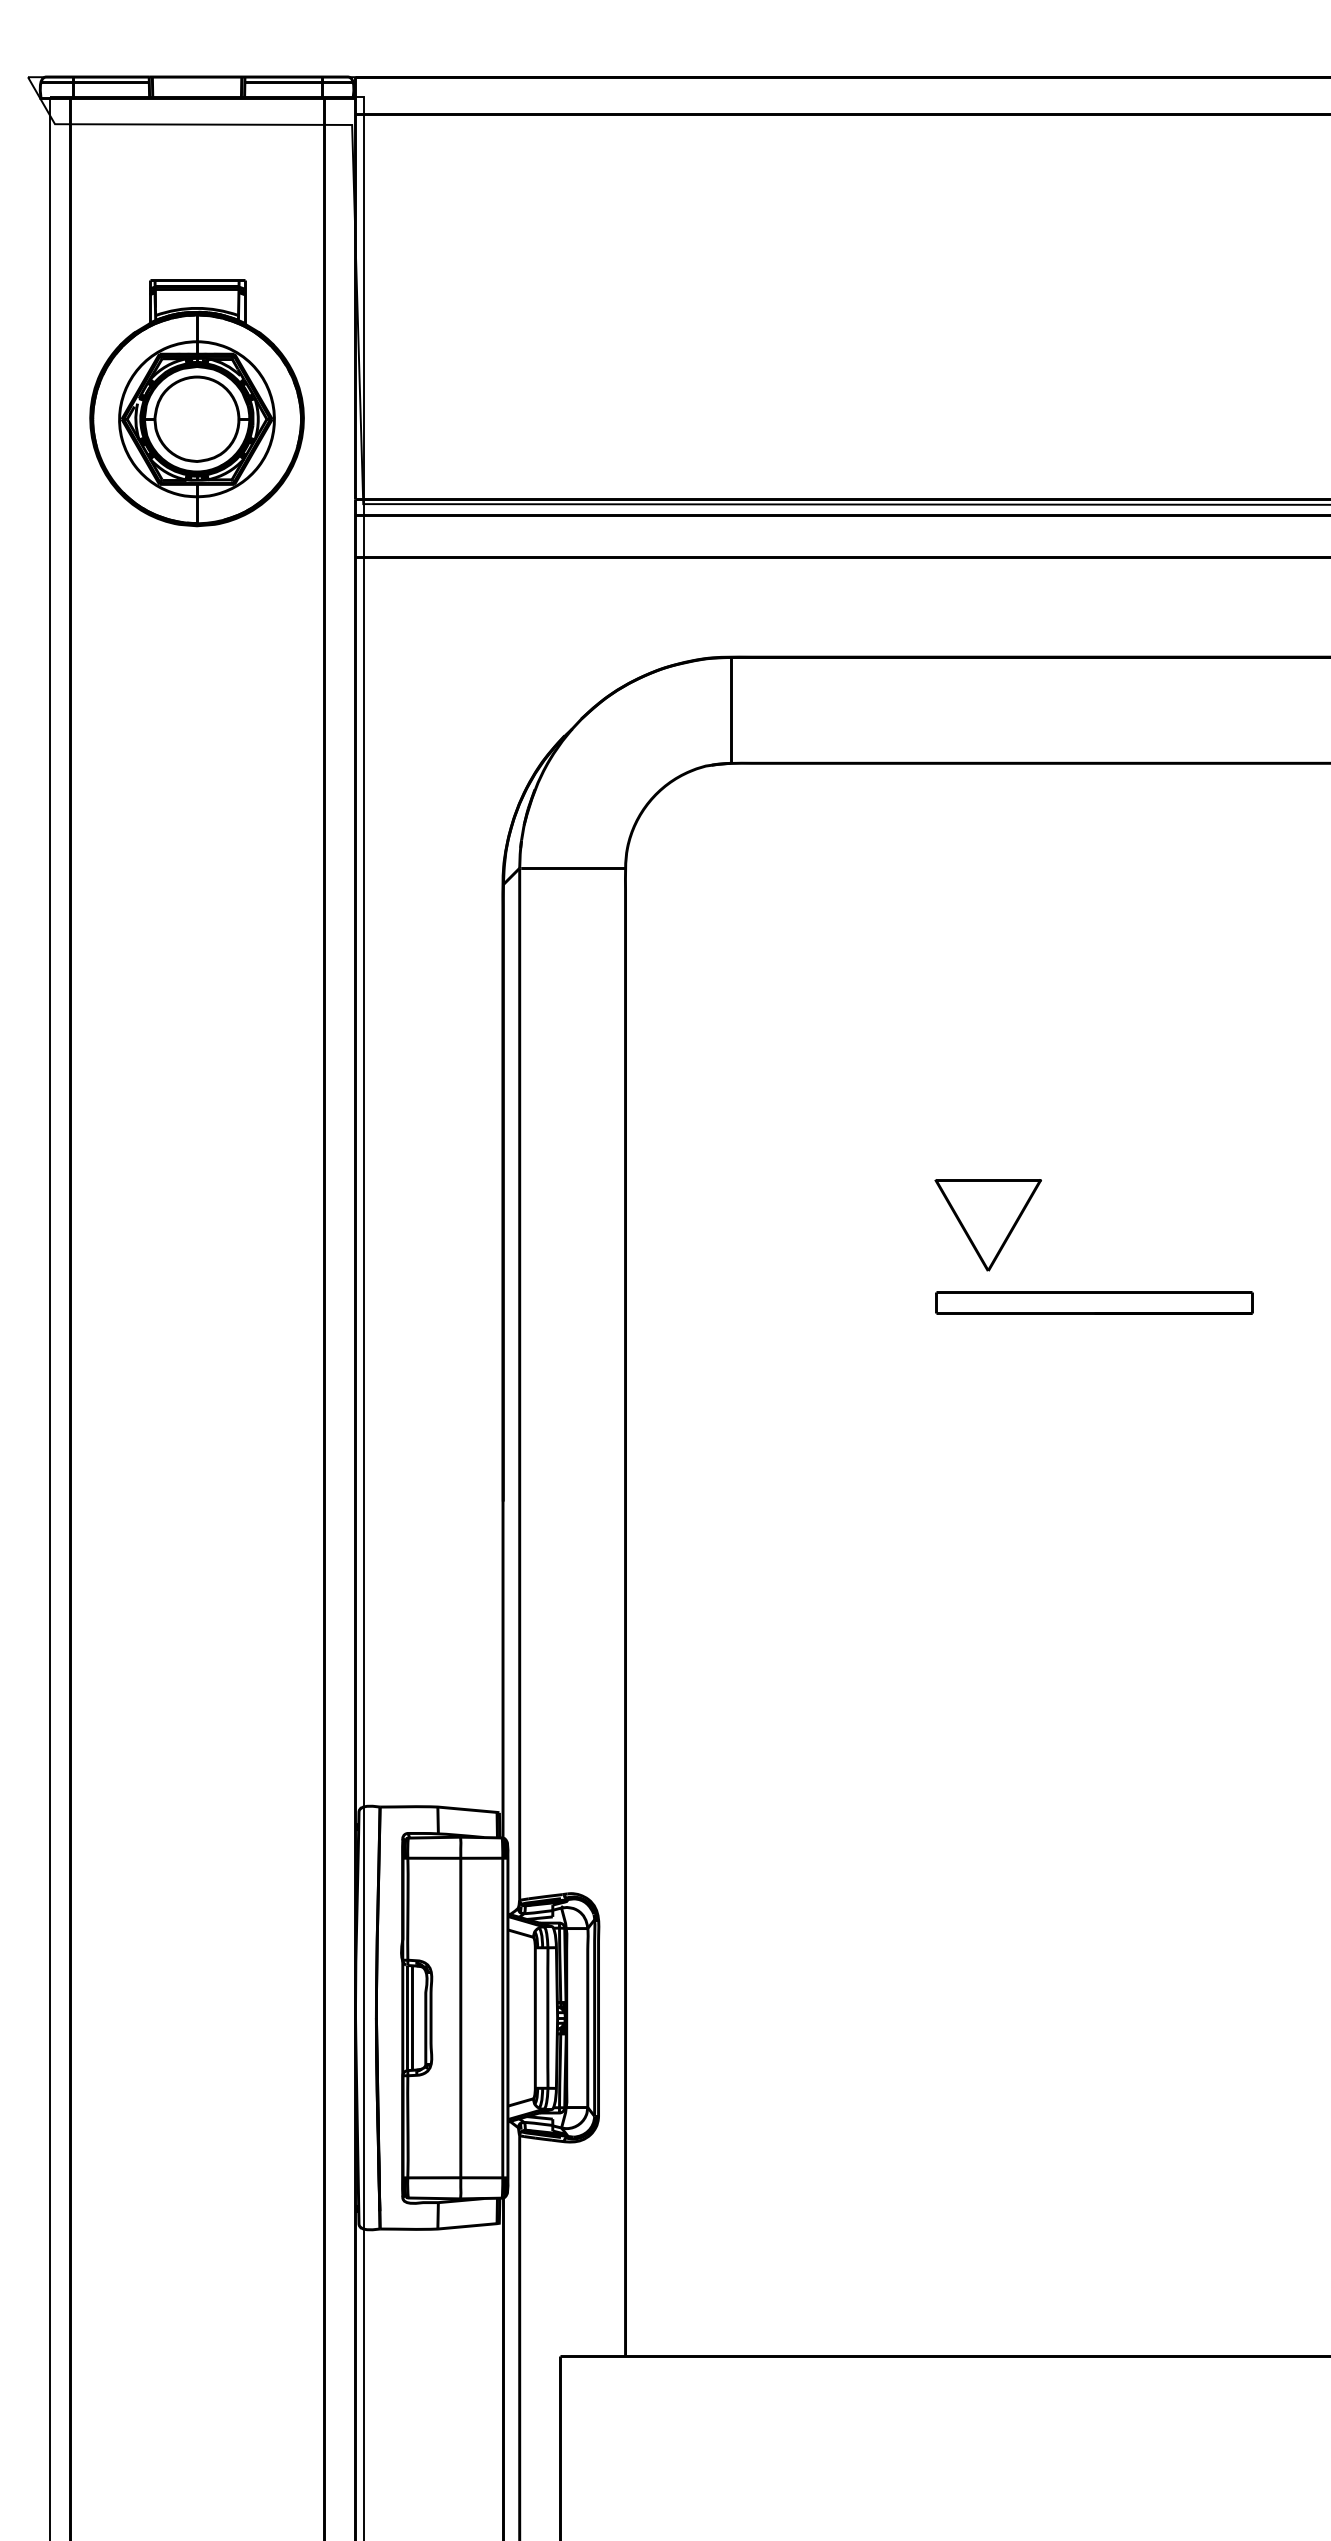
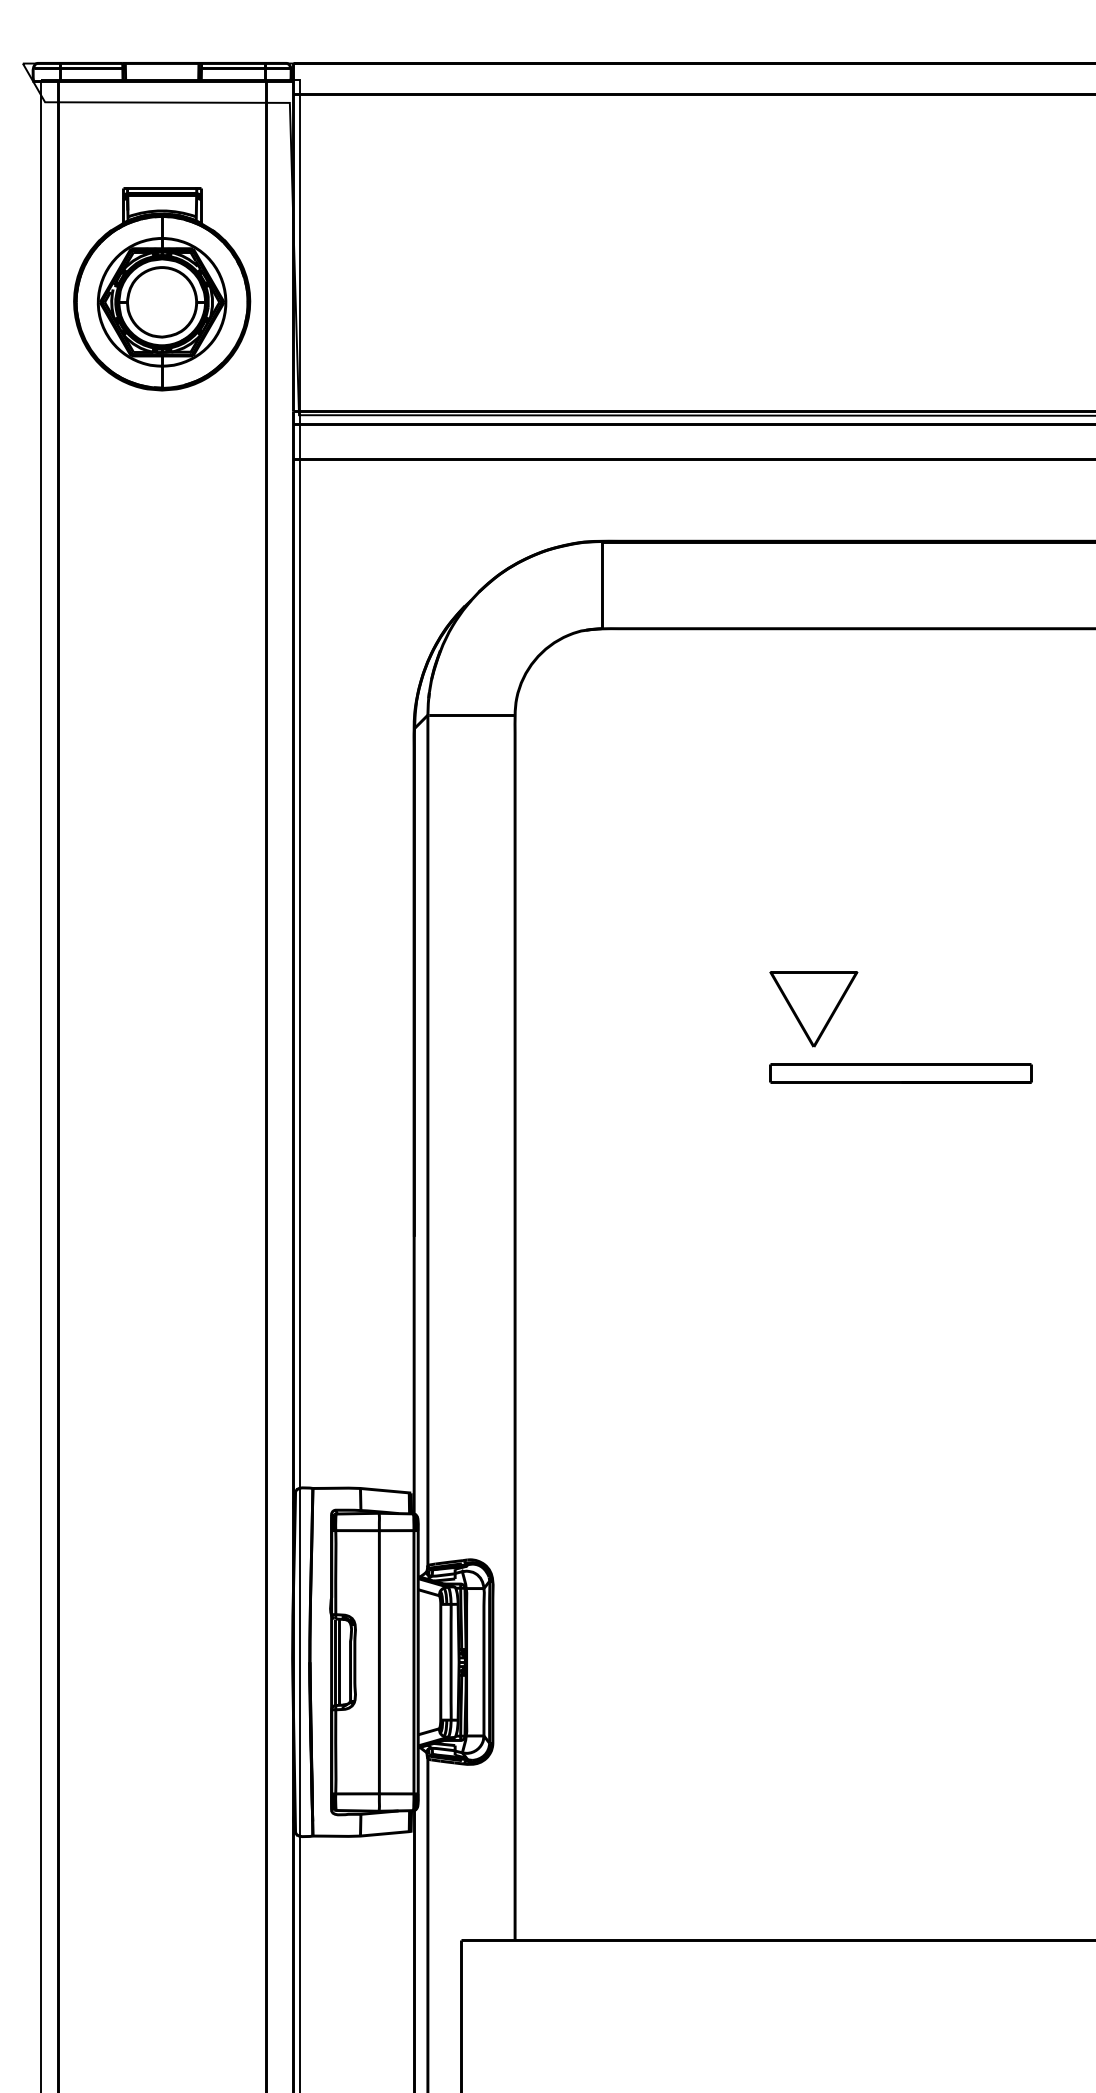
part: (197, 403) -> (162, 289), moved

